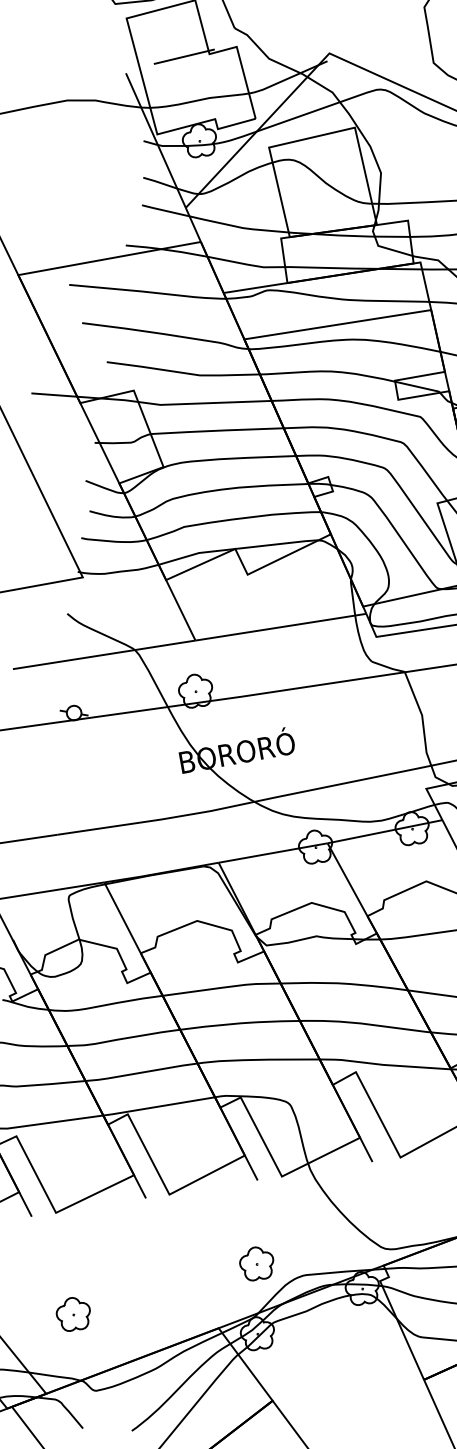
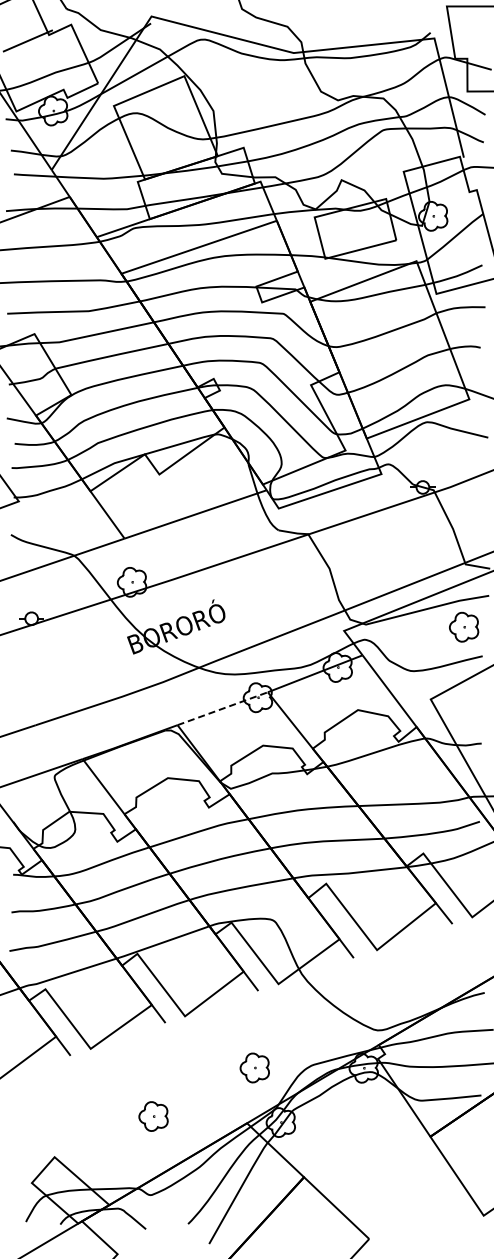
line: (274, 852) -> (223, 708), solid -> dashed
part: (256, 1263) -> (254, 1067), moved
part: (73, 1314) -> (153, 1116), moved

